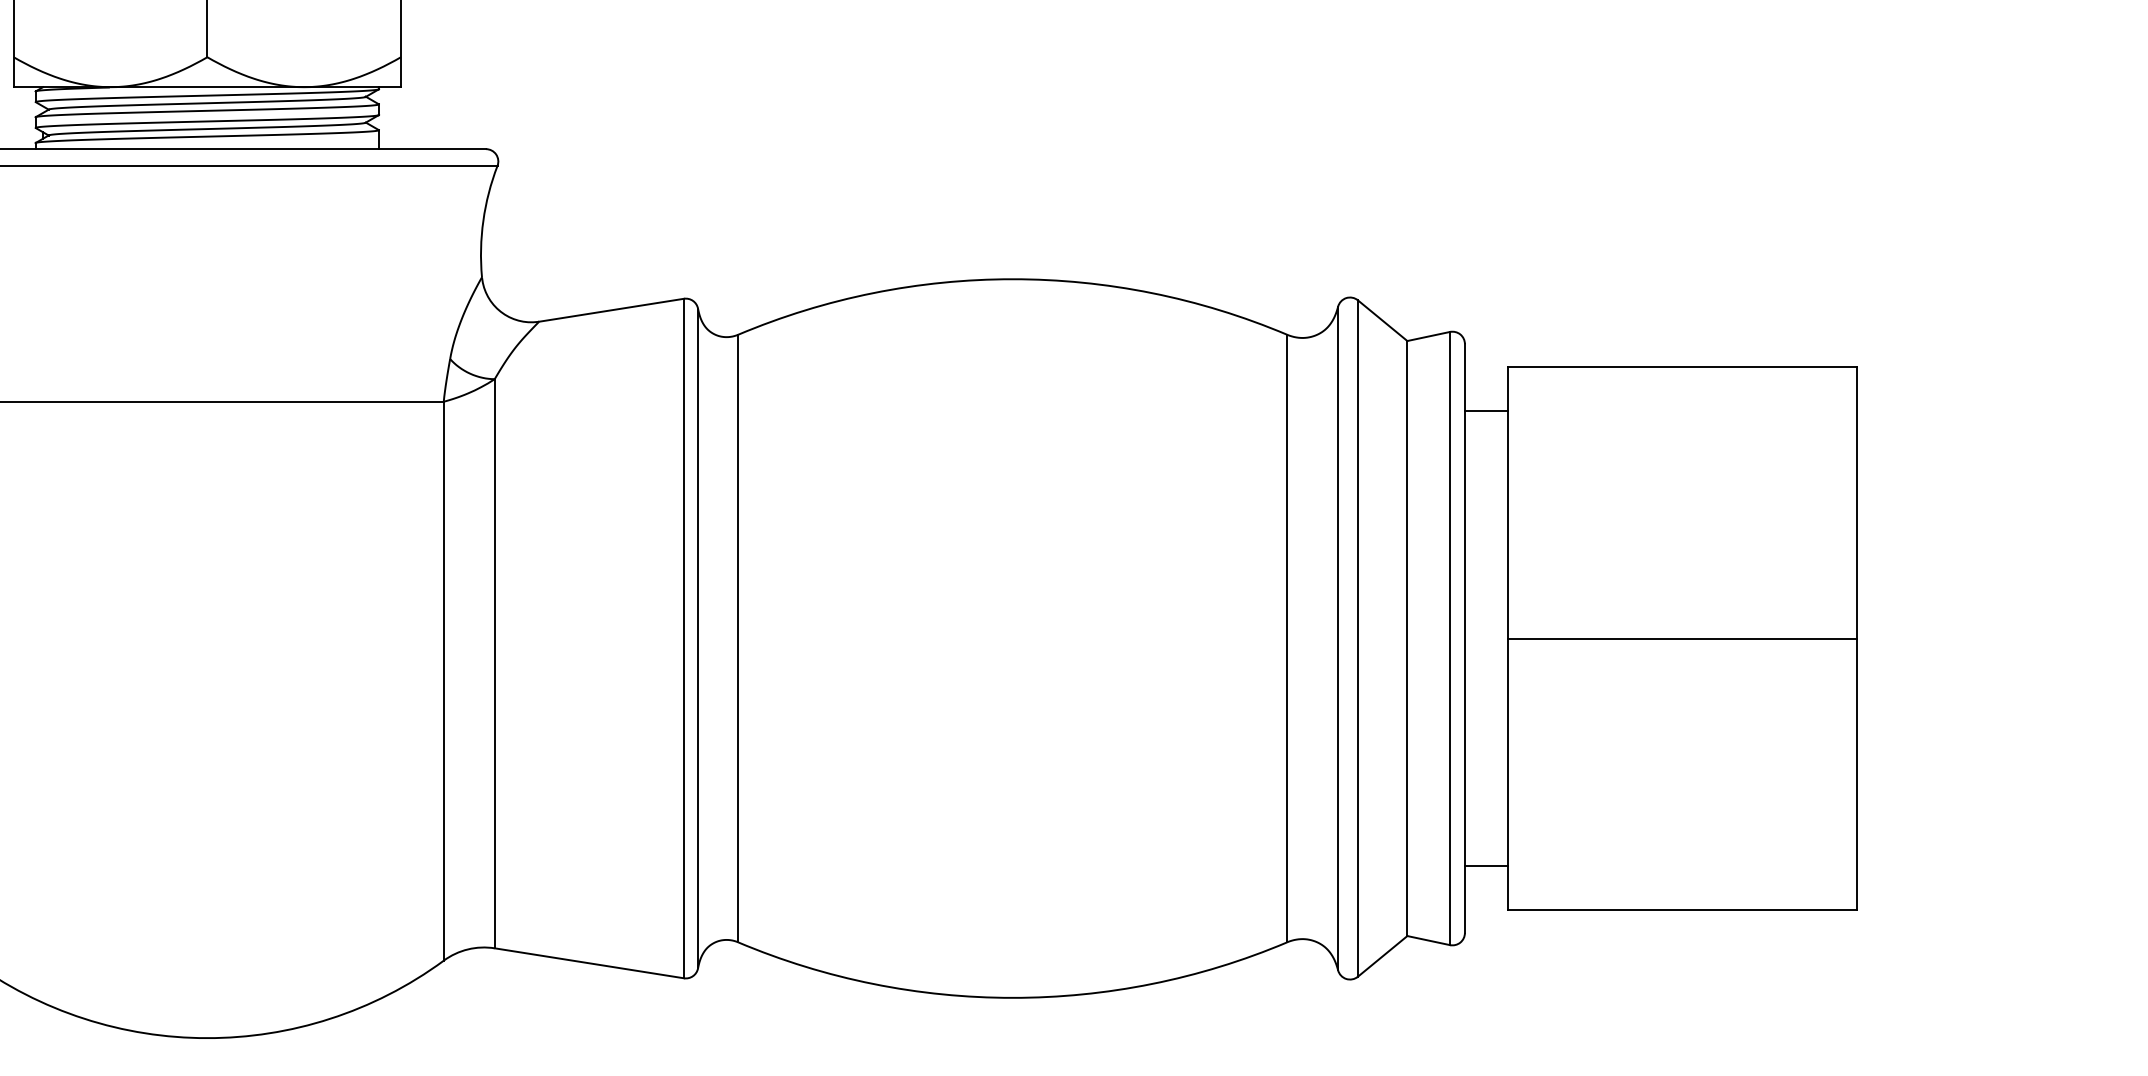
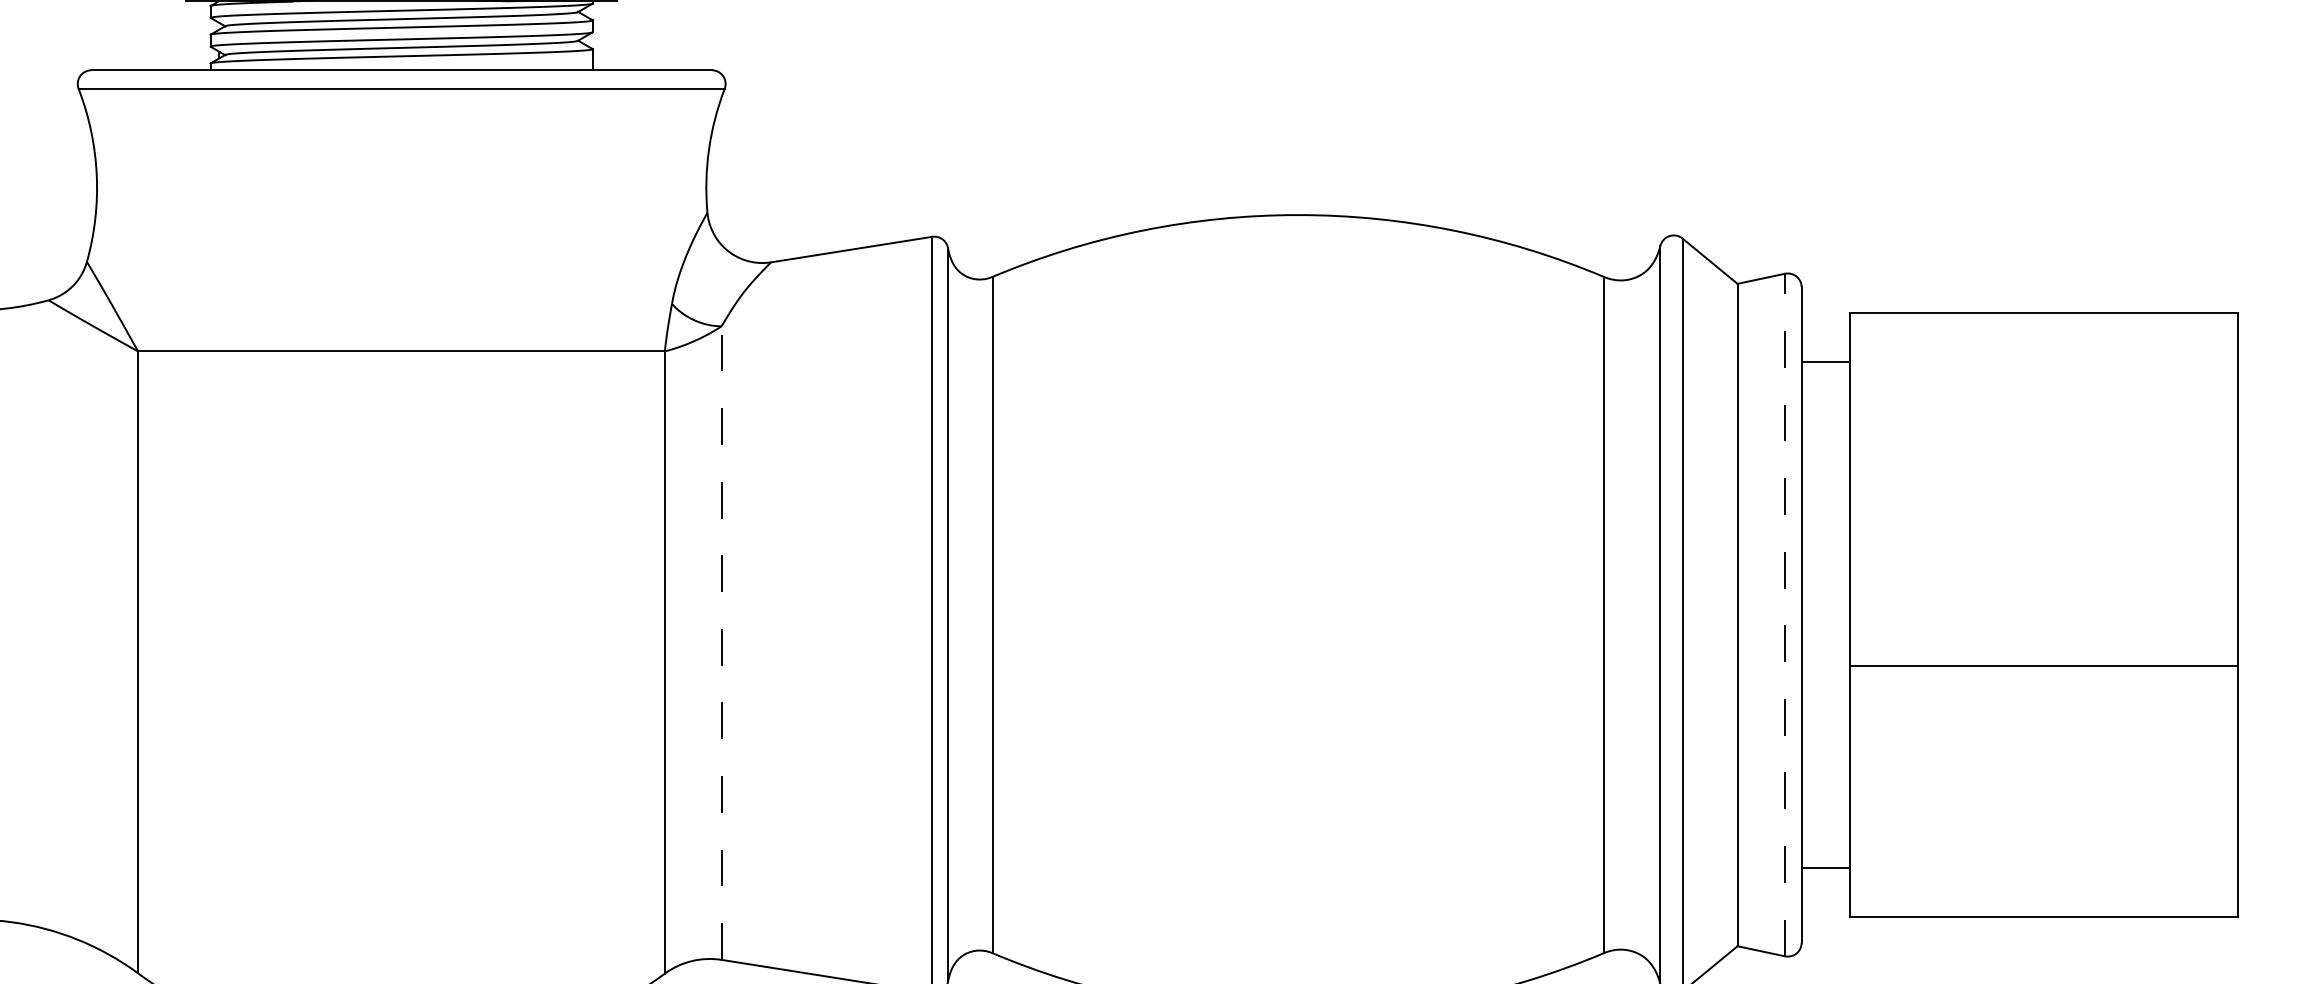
line: (1449, 638) -> (1784, 614), solid -> dashed
line: (1682, 638) -> (2043, 666), moved
line: (494, 663) -> (721, 642), solid -> dashed

